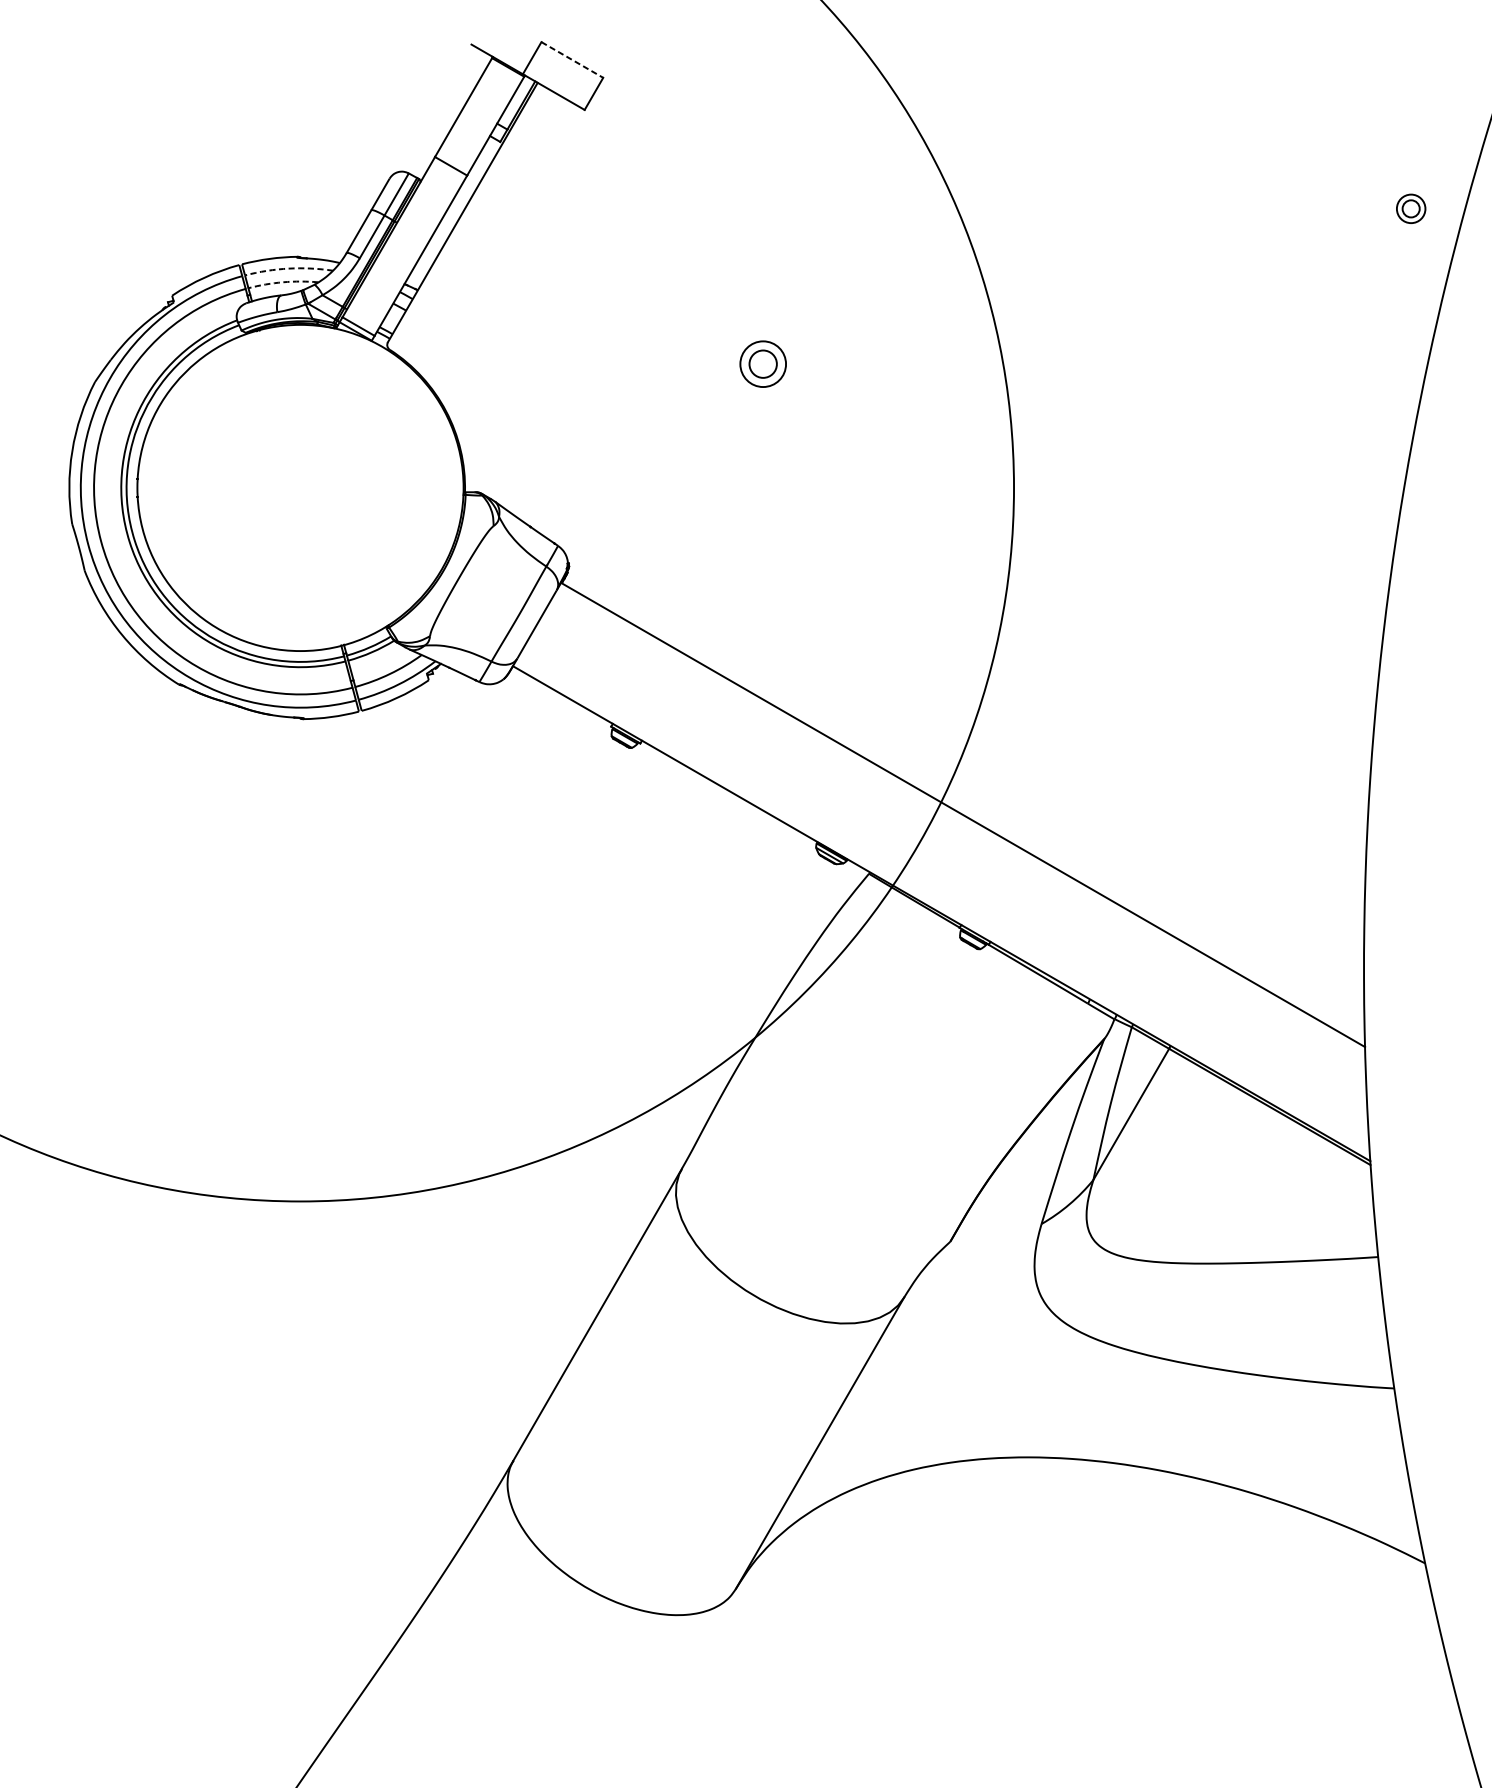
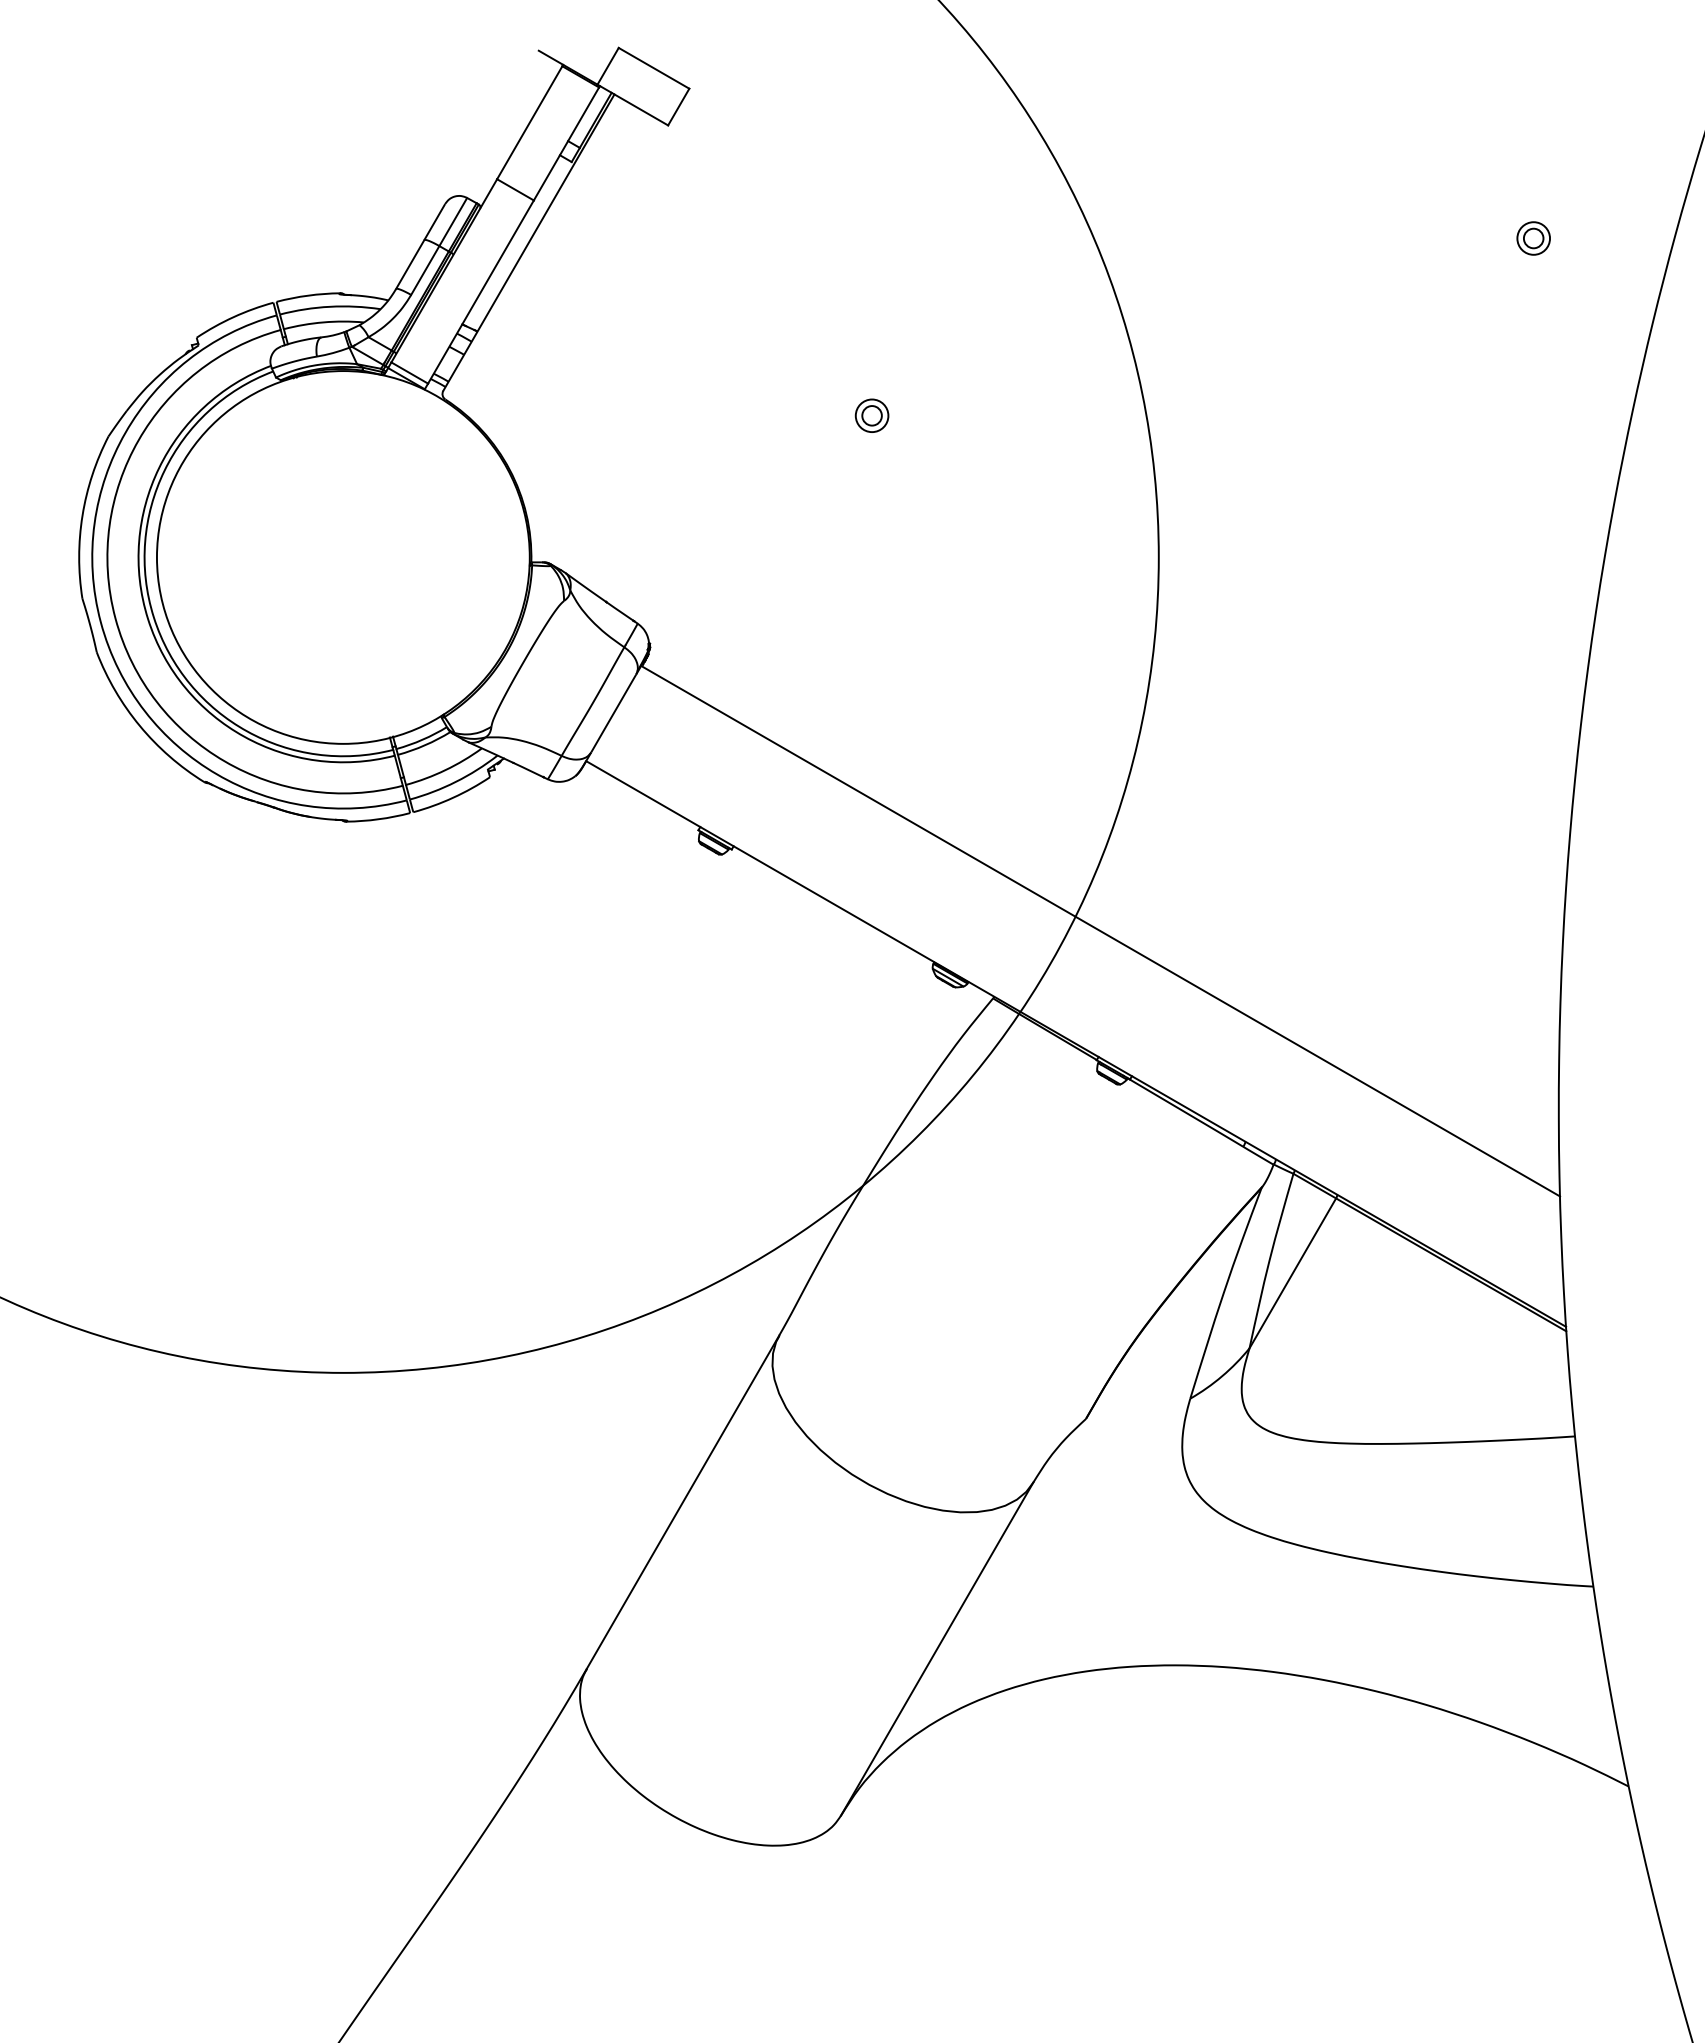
line: (572, 60) -> (654, 68), dashed -> solid
part: (1411, 208) -> (1533, 238), moved
arc: (289, 268) -> (330, 306), dashed -> solid
arc: (283, 282) -> (323, 322), dashed -> solid
part: (762, 363) -> (871, 415), size x0.62

